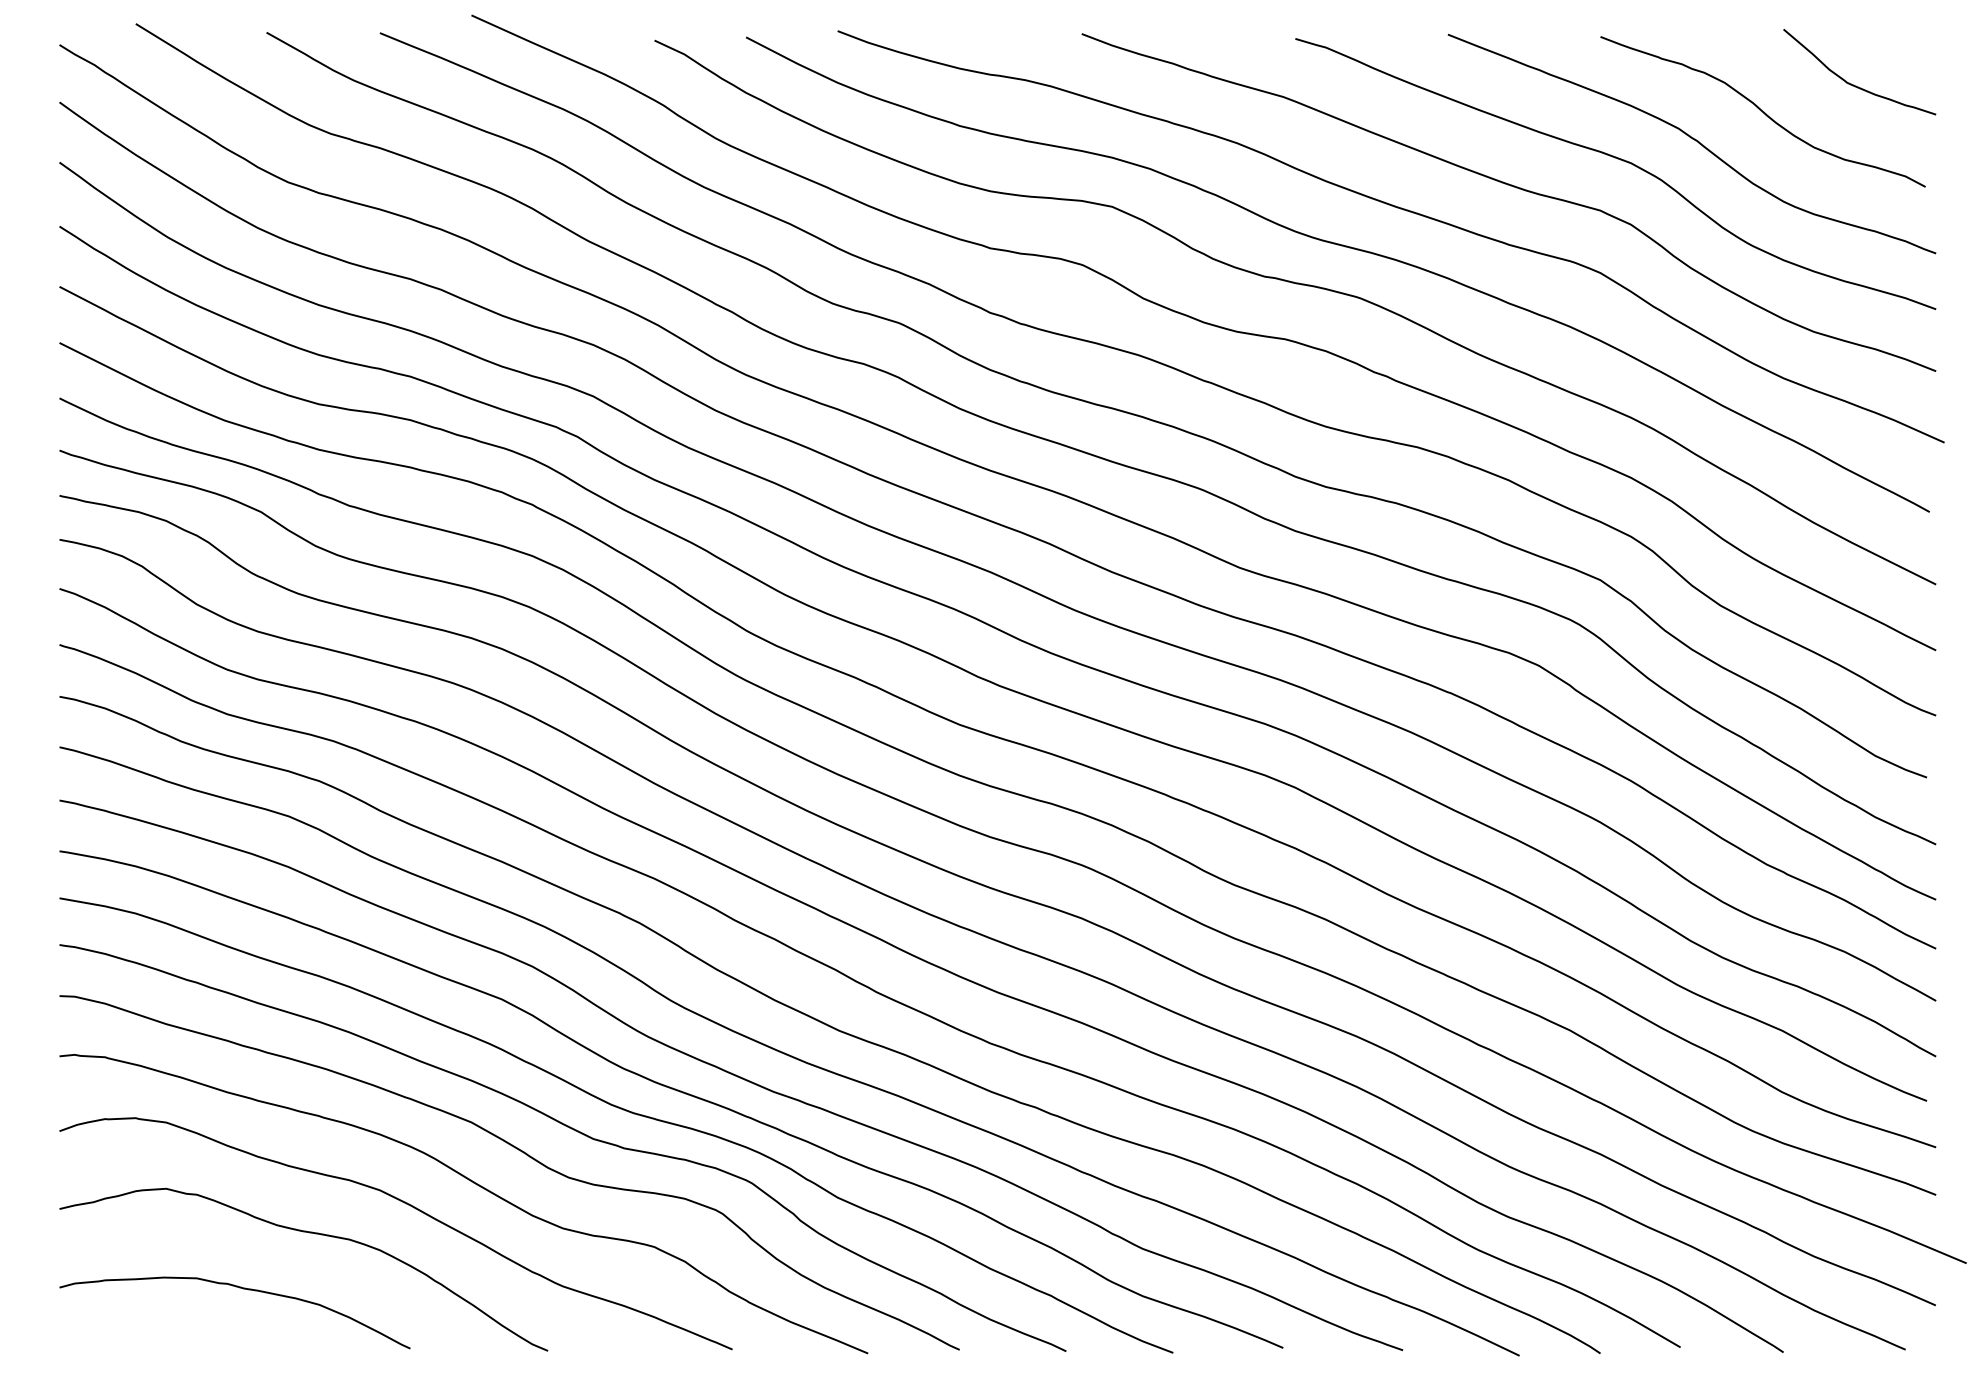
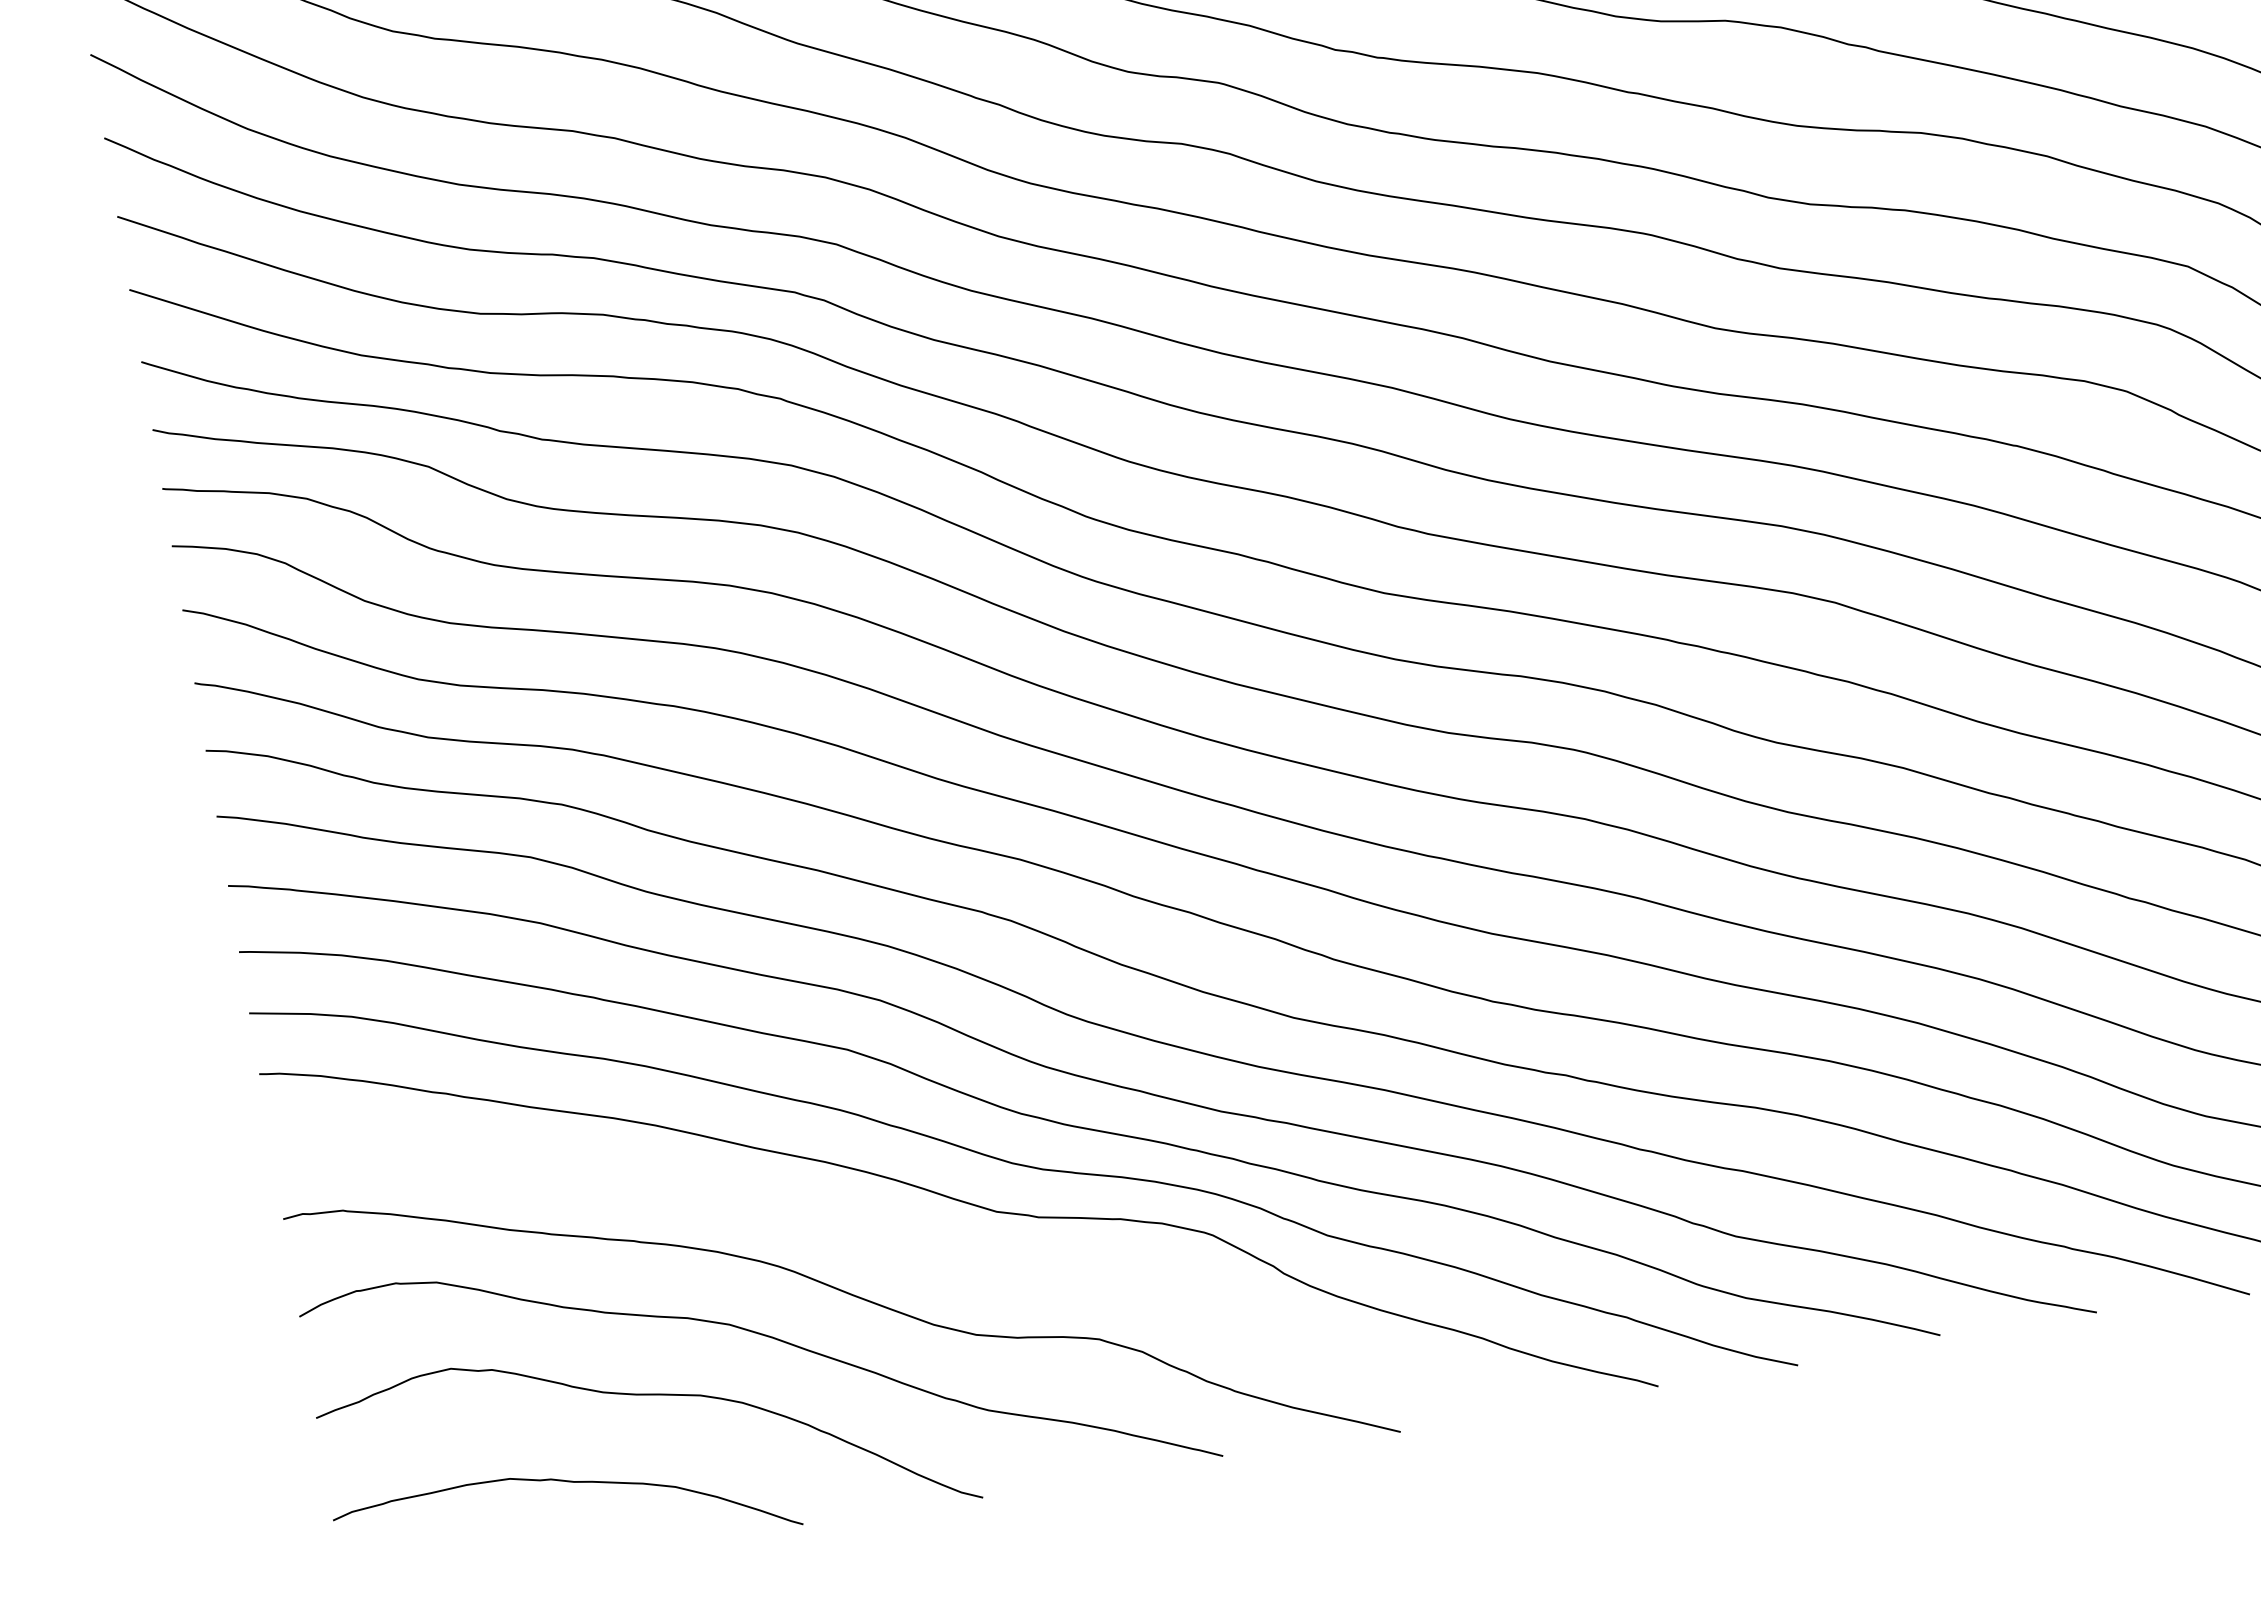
curve: (521, 1152) -> (905, 1244), removed

